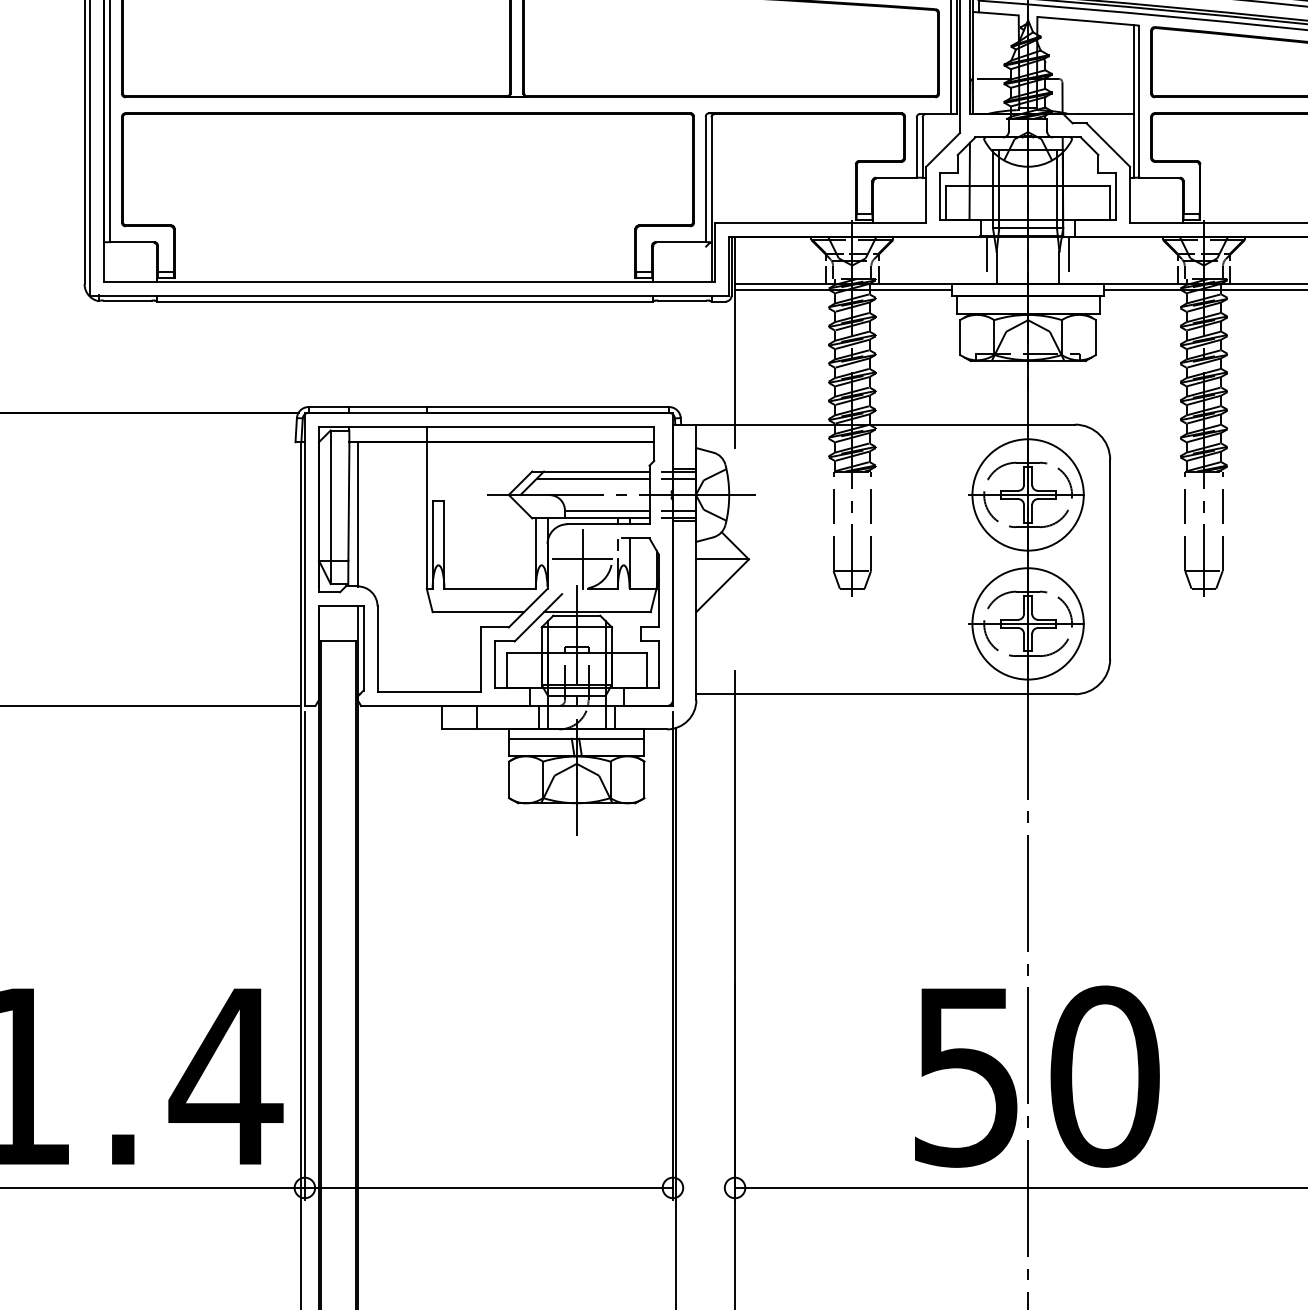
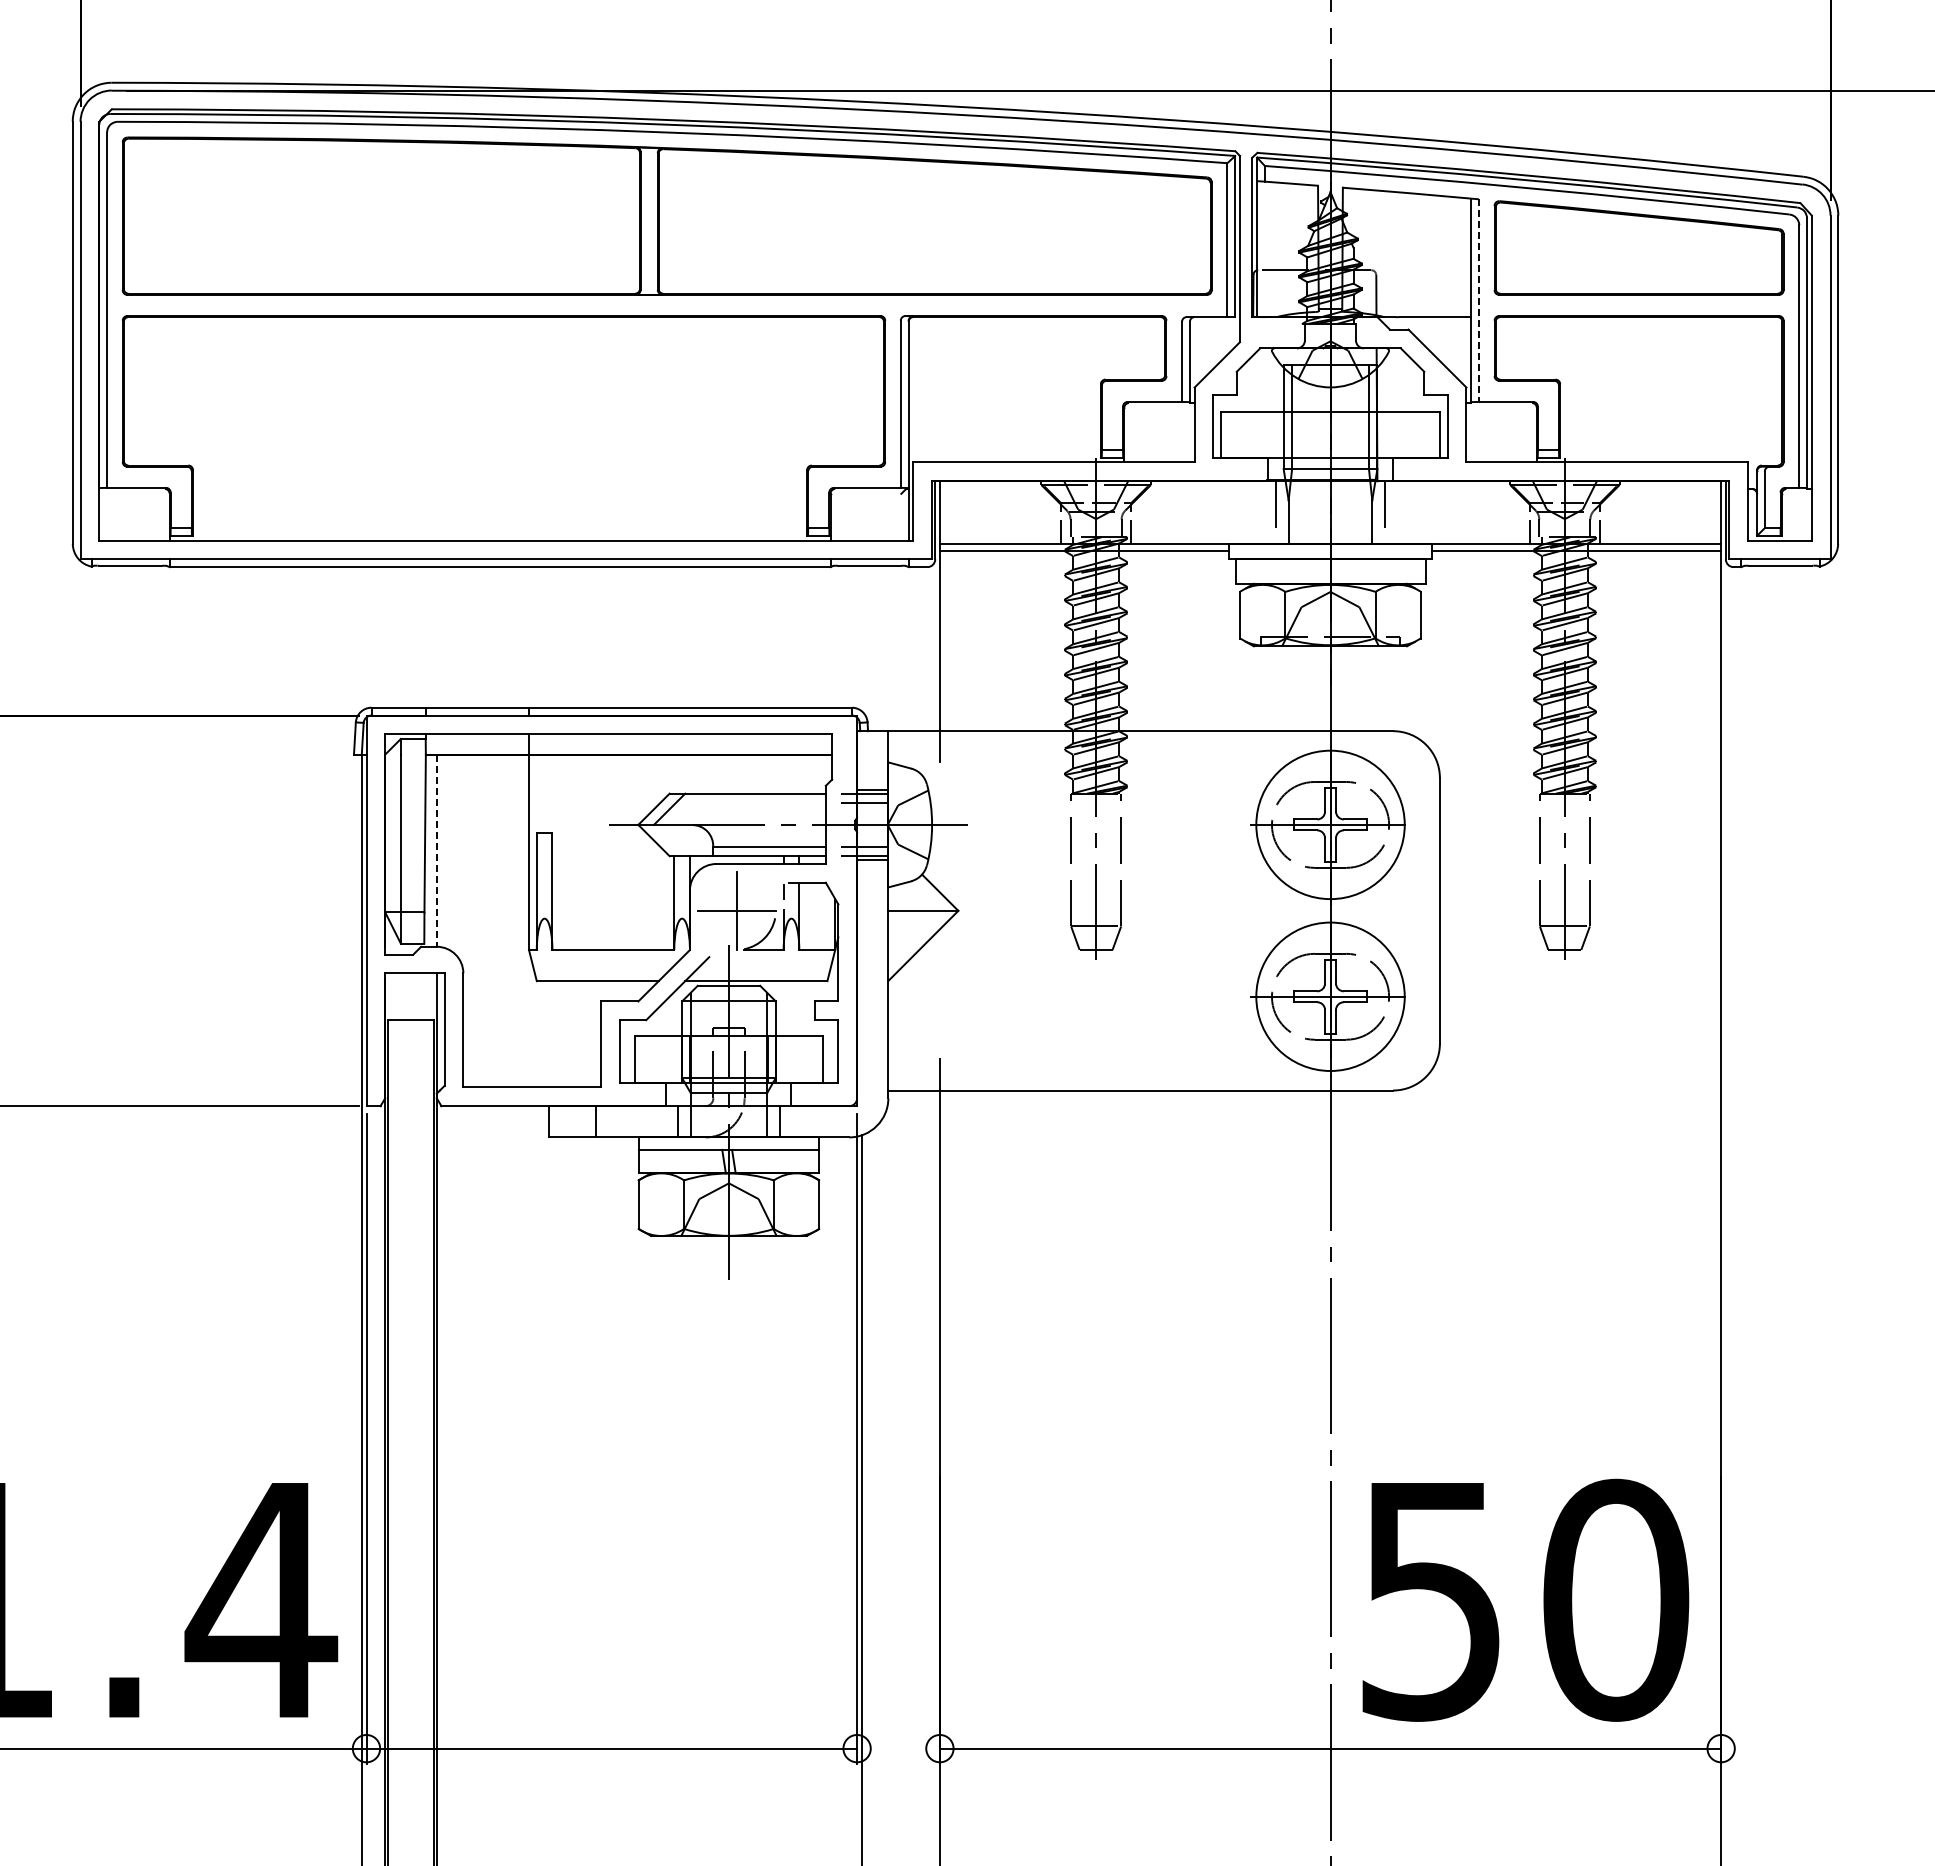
line: (1139, 102) -> (1478, 301), solid -> dashed
line: (969, 181) -> (1252, 406), removed
line: (592, 478) -> (750, 803), removed
line: (357, 514) -> (436, 851), solid -> dashed
text: (1037, 1076) -> (1525, 1599), moved

